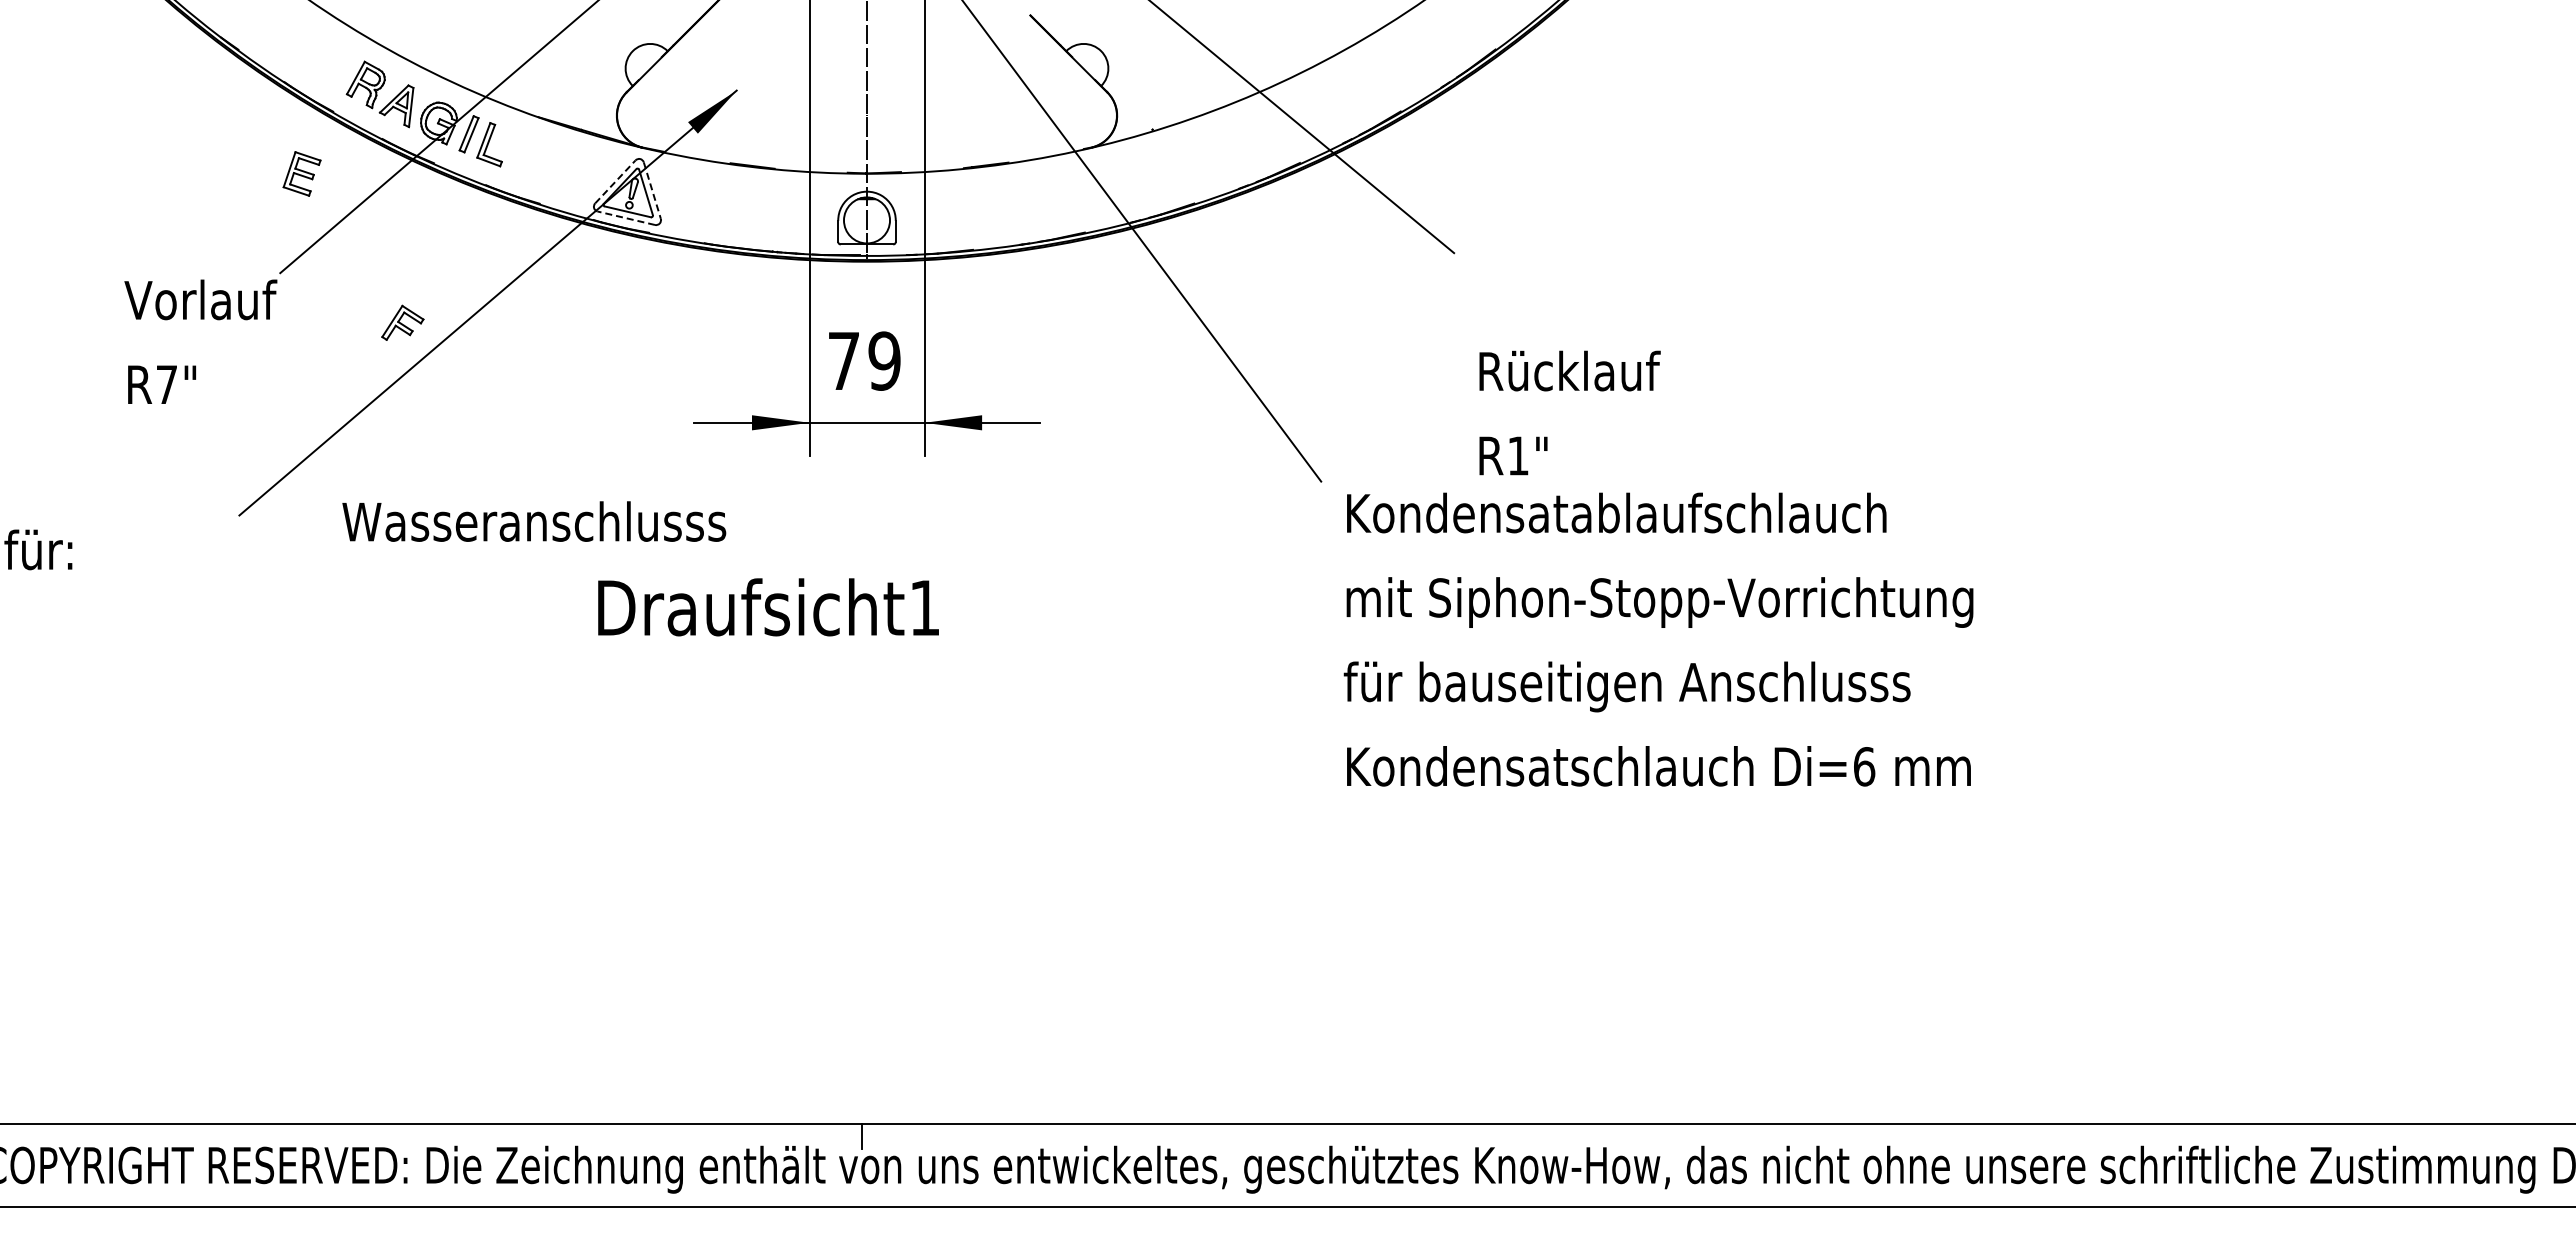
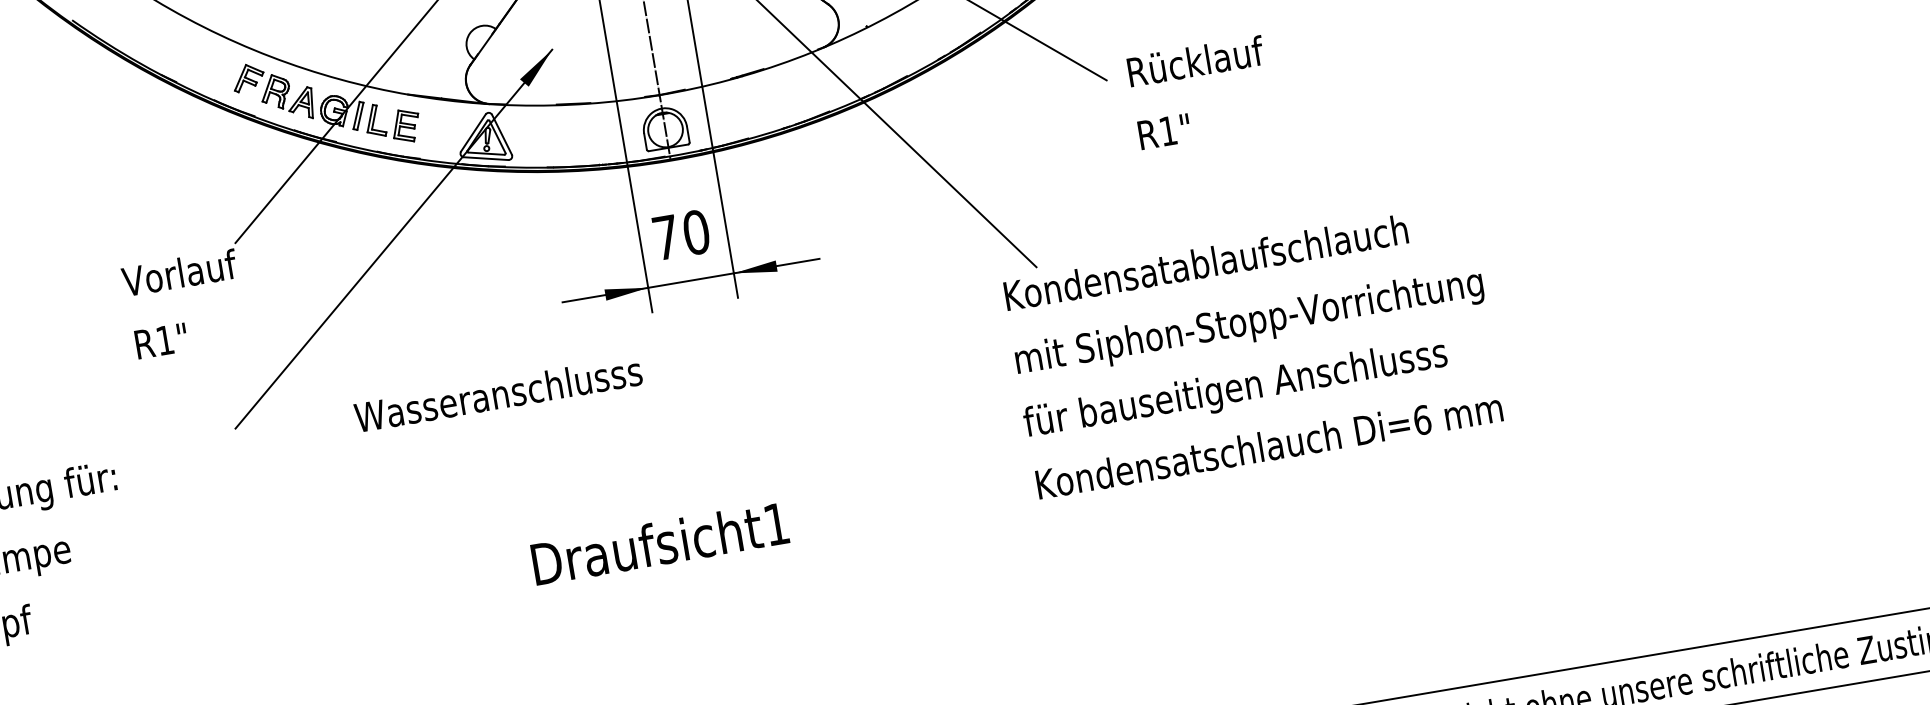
part: (301, 173) -> (405, 125), moved
line: (615, 181) -> (473, 132), dashed -> solid
line: (652, 191) -> (502, 135), dashed -> solid
line: (625, 218) -> (485, 158), dashed -> solid
part: (402, 322) -> (248, 77), moved
text: (884, 360) -> (696, 232), 79 -> 70
text: (166, 384) -> (164, 340), R7" -> R1"
text: (1569, 412) -> (1200, 92), moved
text: (534, 521) -> (498, 394), moved
text: (768, 607) -> (660, 543), moved
text: (1658, 639) -> (1253, 351), moved

